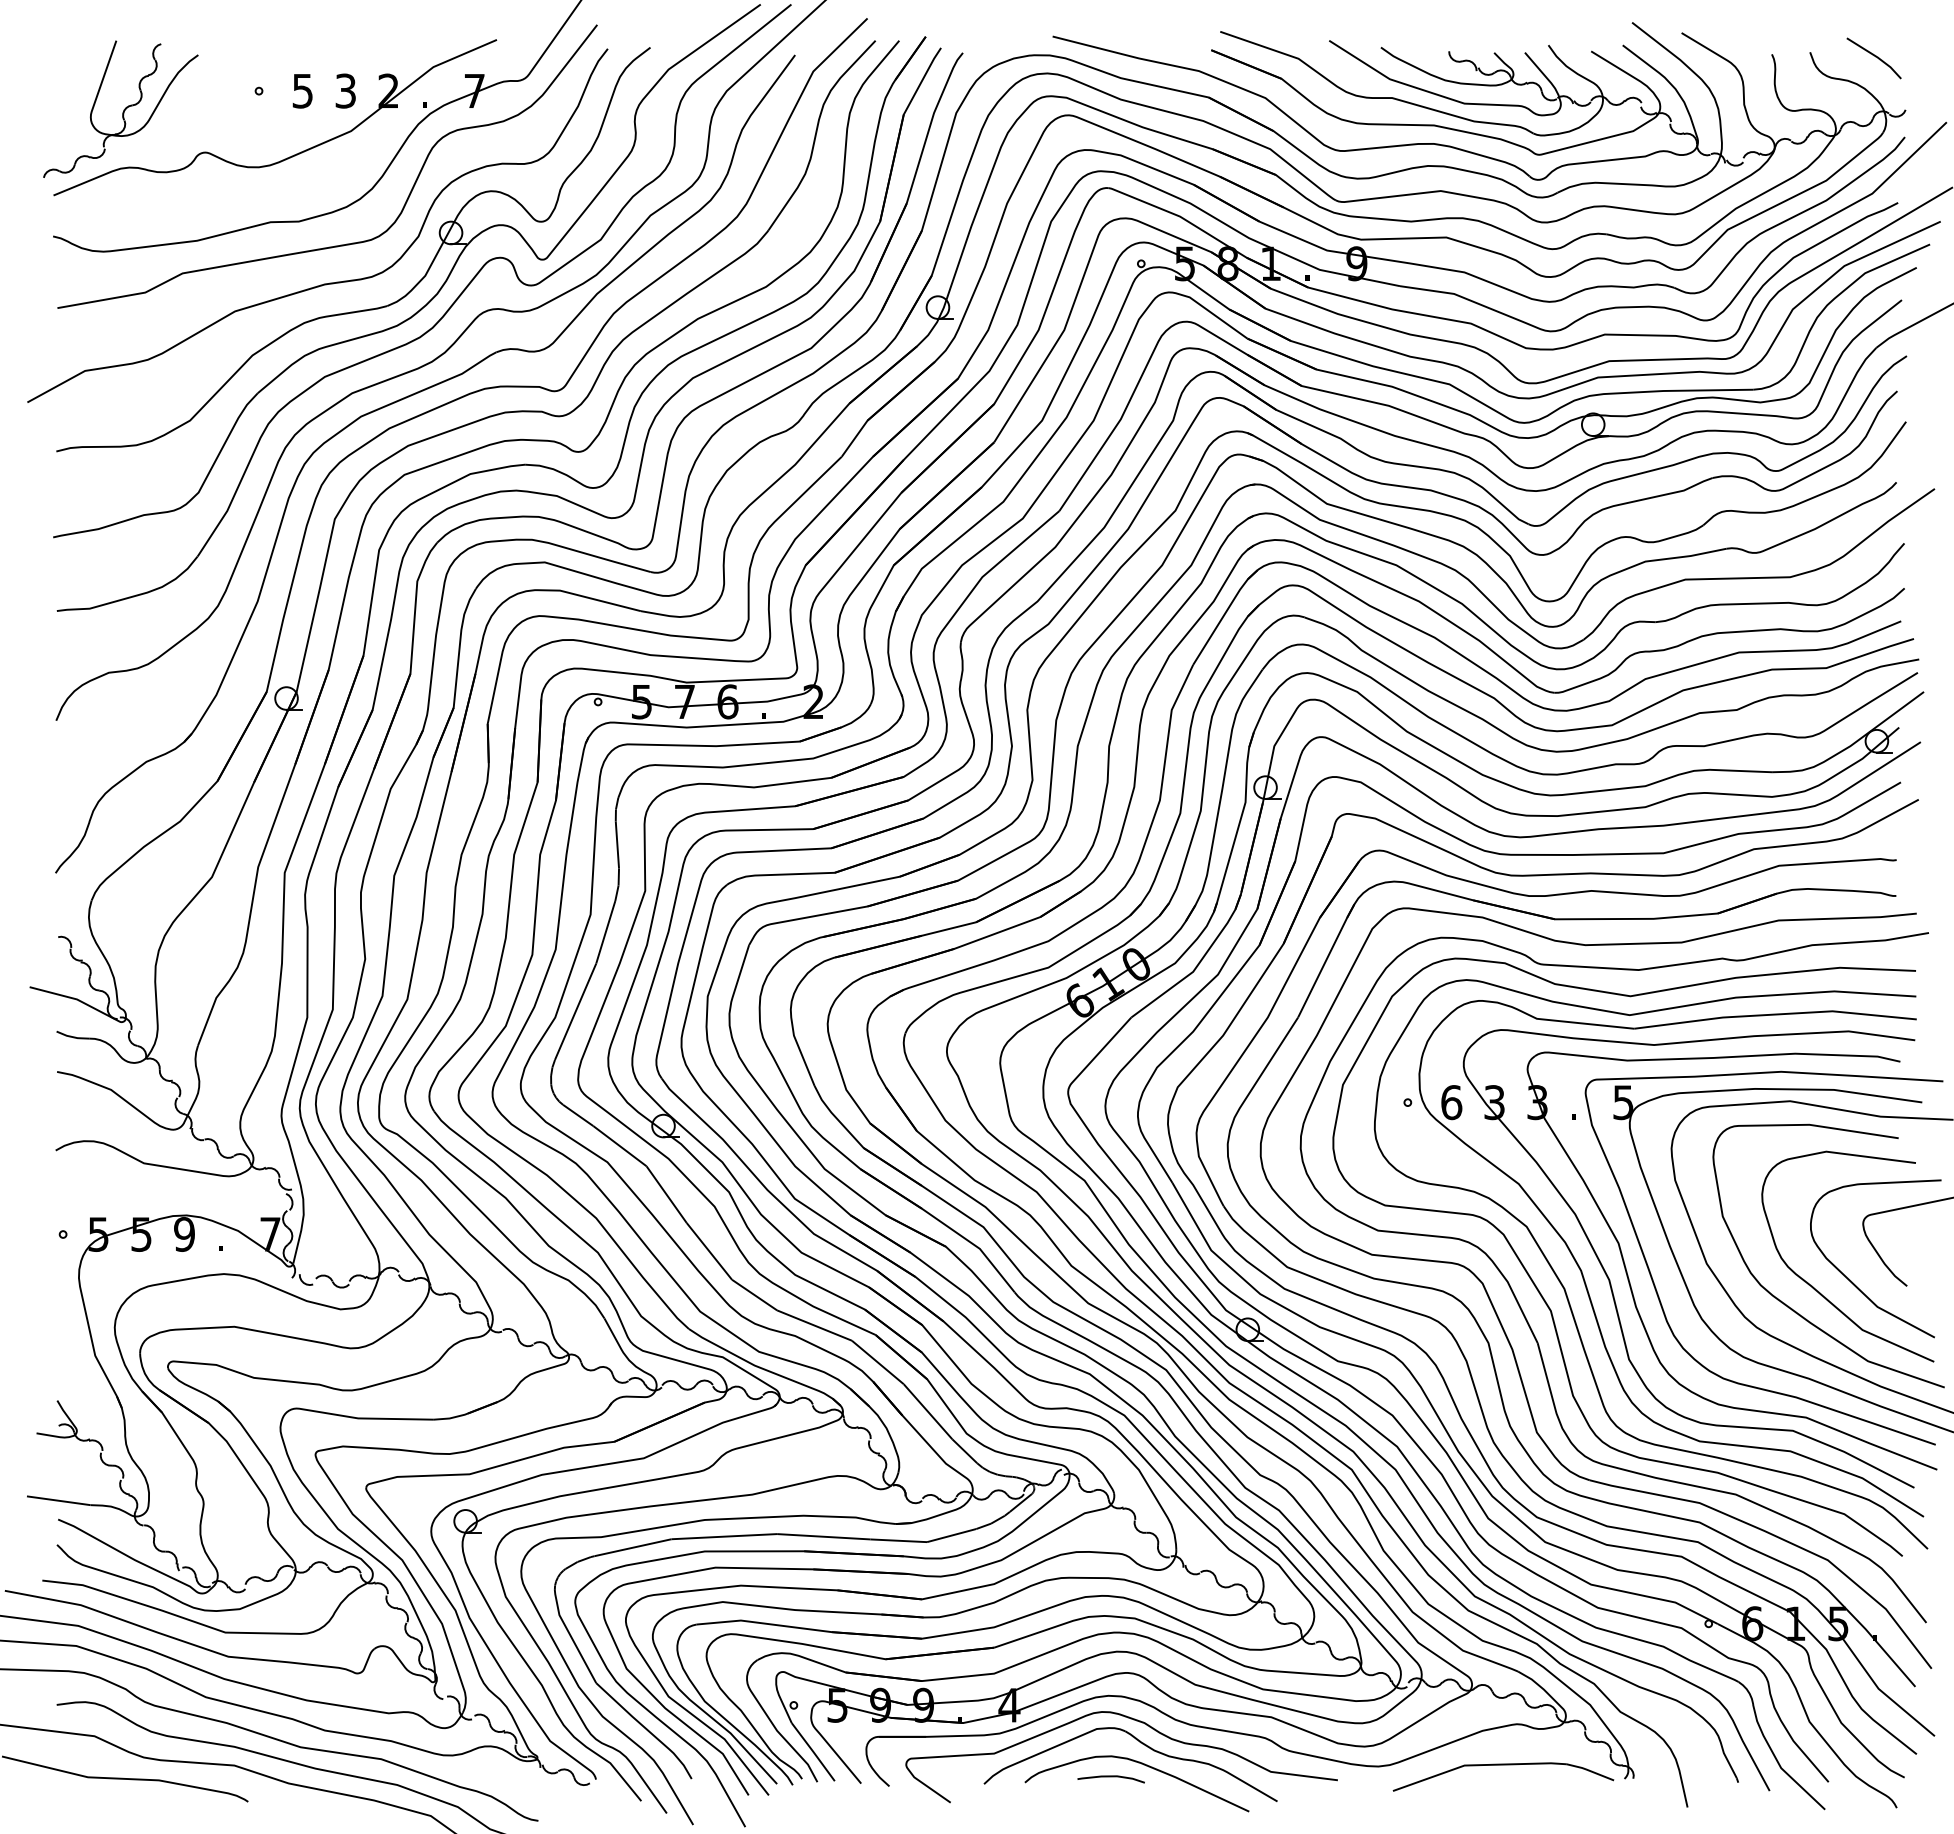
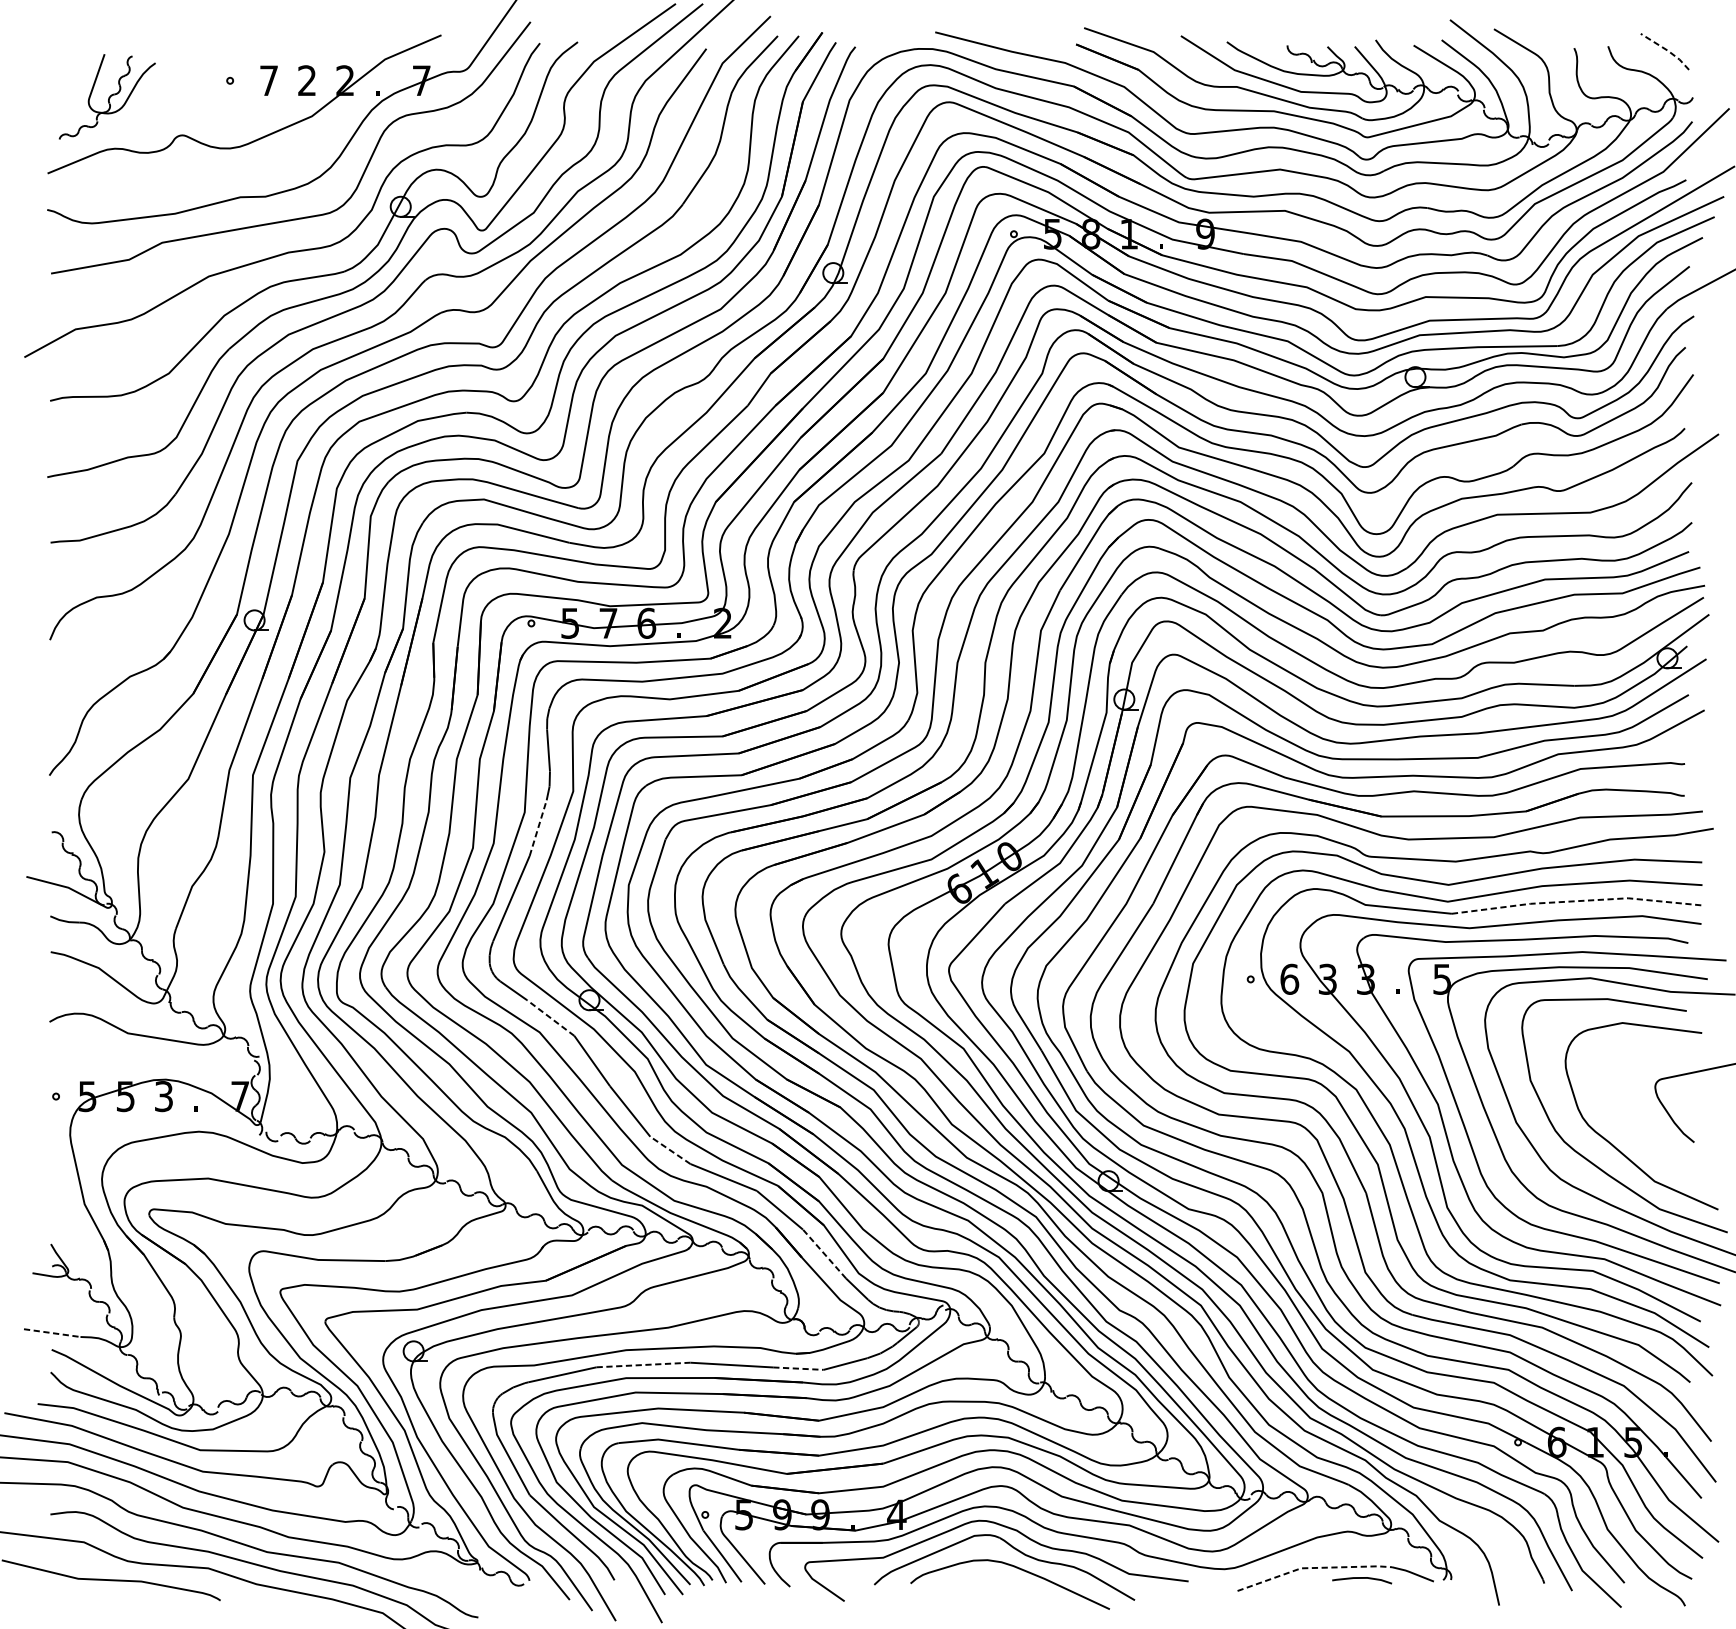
line: (1876, 57) -> (1667, 50), solid -> dashed
text: (345, 90) -> (306, 80), 3 -> 2
text: (302, 91) -> (268, 81), 5 -> 7
part: (120, 108) -> (107, 96), size x0.7
line: (605, 932) -> (537, 828), solid -> dashed
line: (1775, 1014) -> (1577, 901), solid -> dashed
line: (619, 1145) -> (550, 1017), solid -> dashed
text: (184, 1234) -> (163, 1096), 9 -> 3
curve: (1852, 1281) -> (1645, 1138), removed
line: (754, 1294) -> (670, 1149), solid -> dashed
line: (928, 1411) -> (824, 1253), solid -> dashed
line: (59, 1500) -> (52, 1332), solid -> dashed
line: (724, 1536) -> (643, 1364), solid -> dashed
line: (899, 1540) -> (799, 1368), solid -> dashed
line: (1478, 1765) -> (1313, 1568), solid -> dashed
curve: (1110, 1777) -> (1361, 1578), moved

